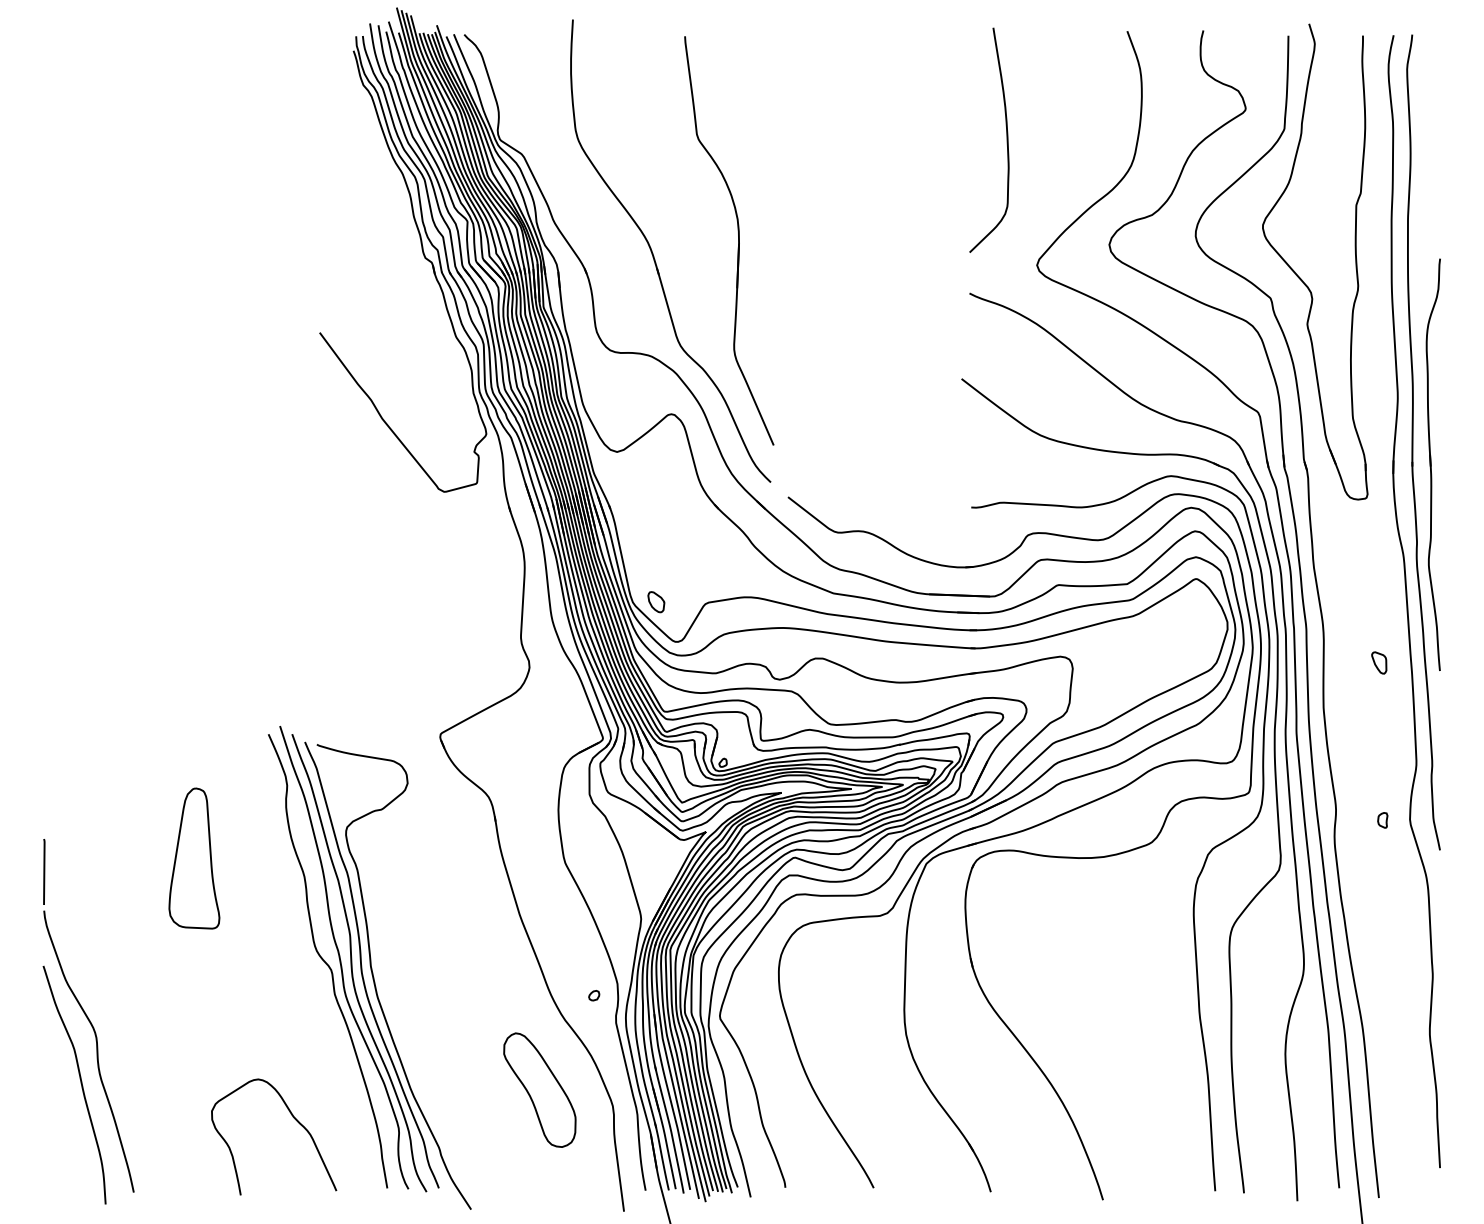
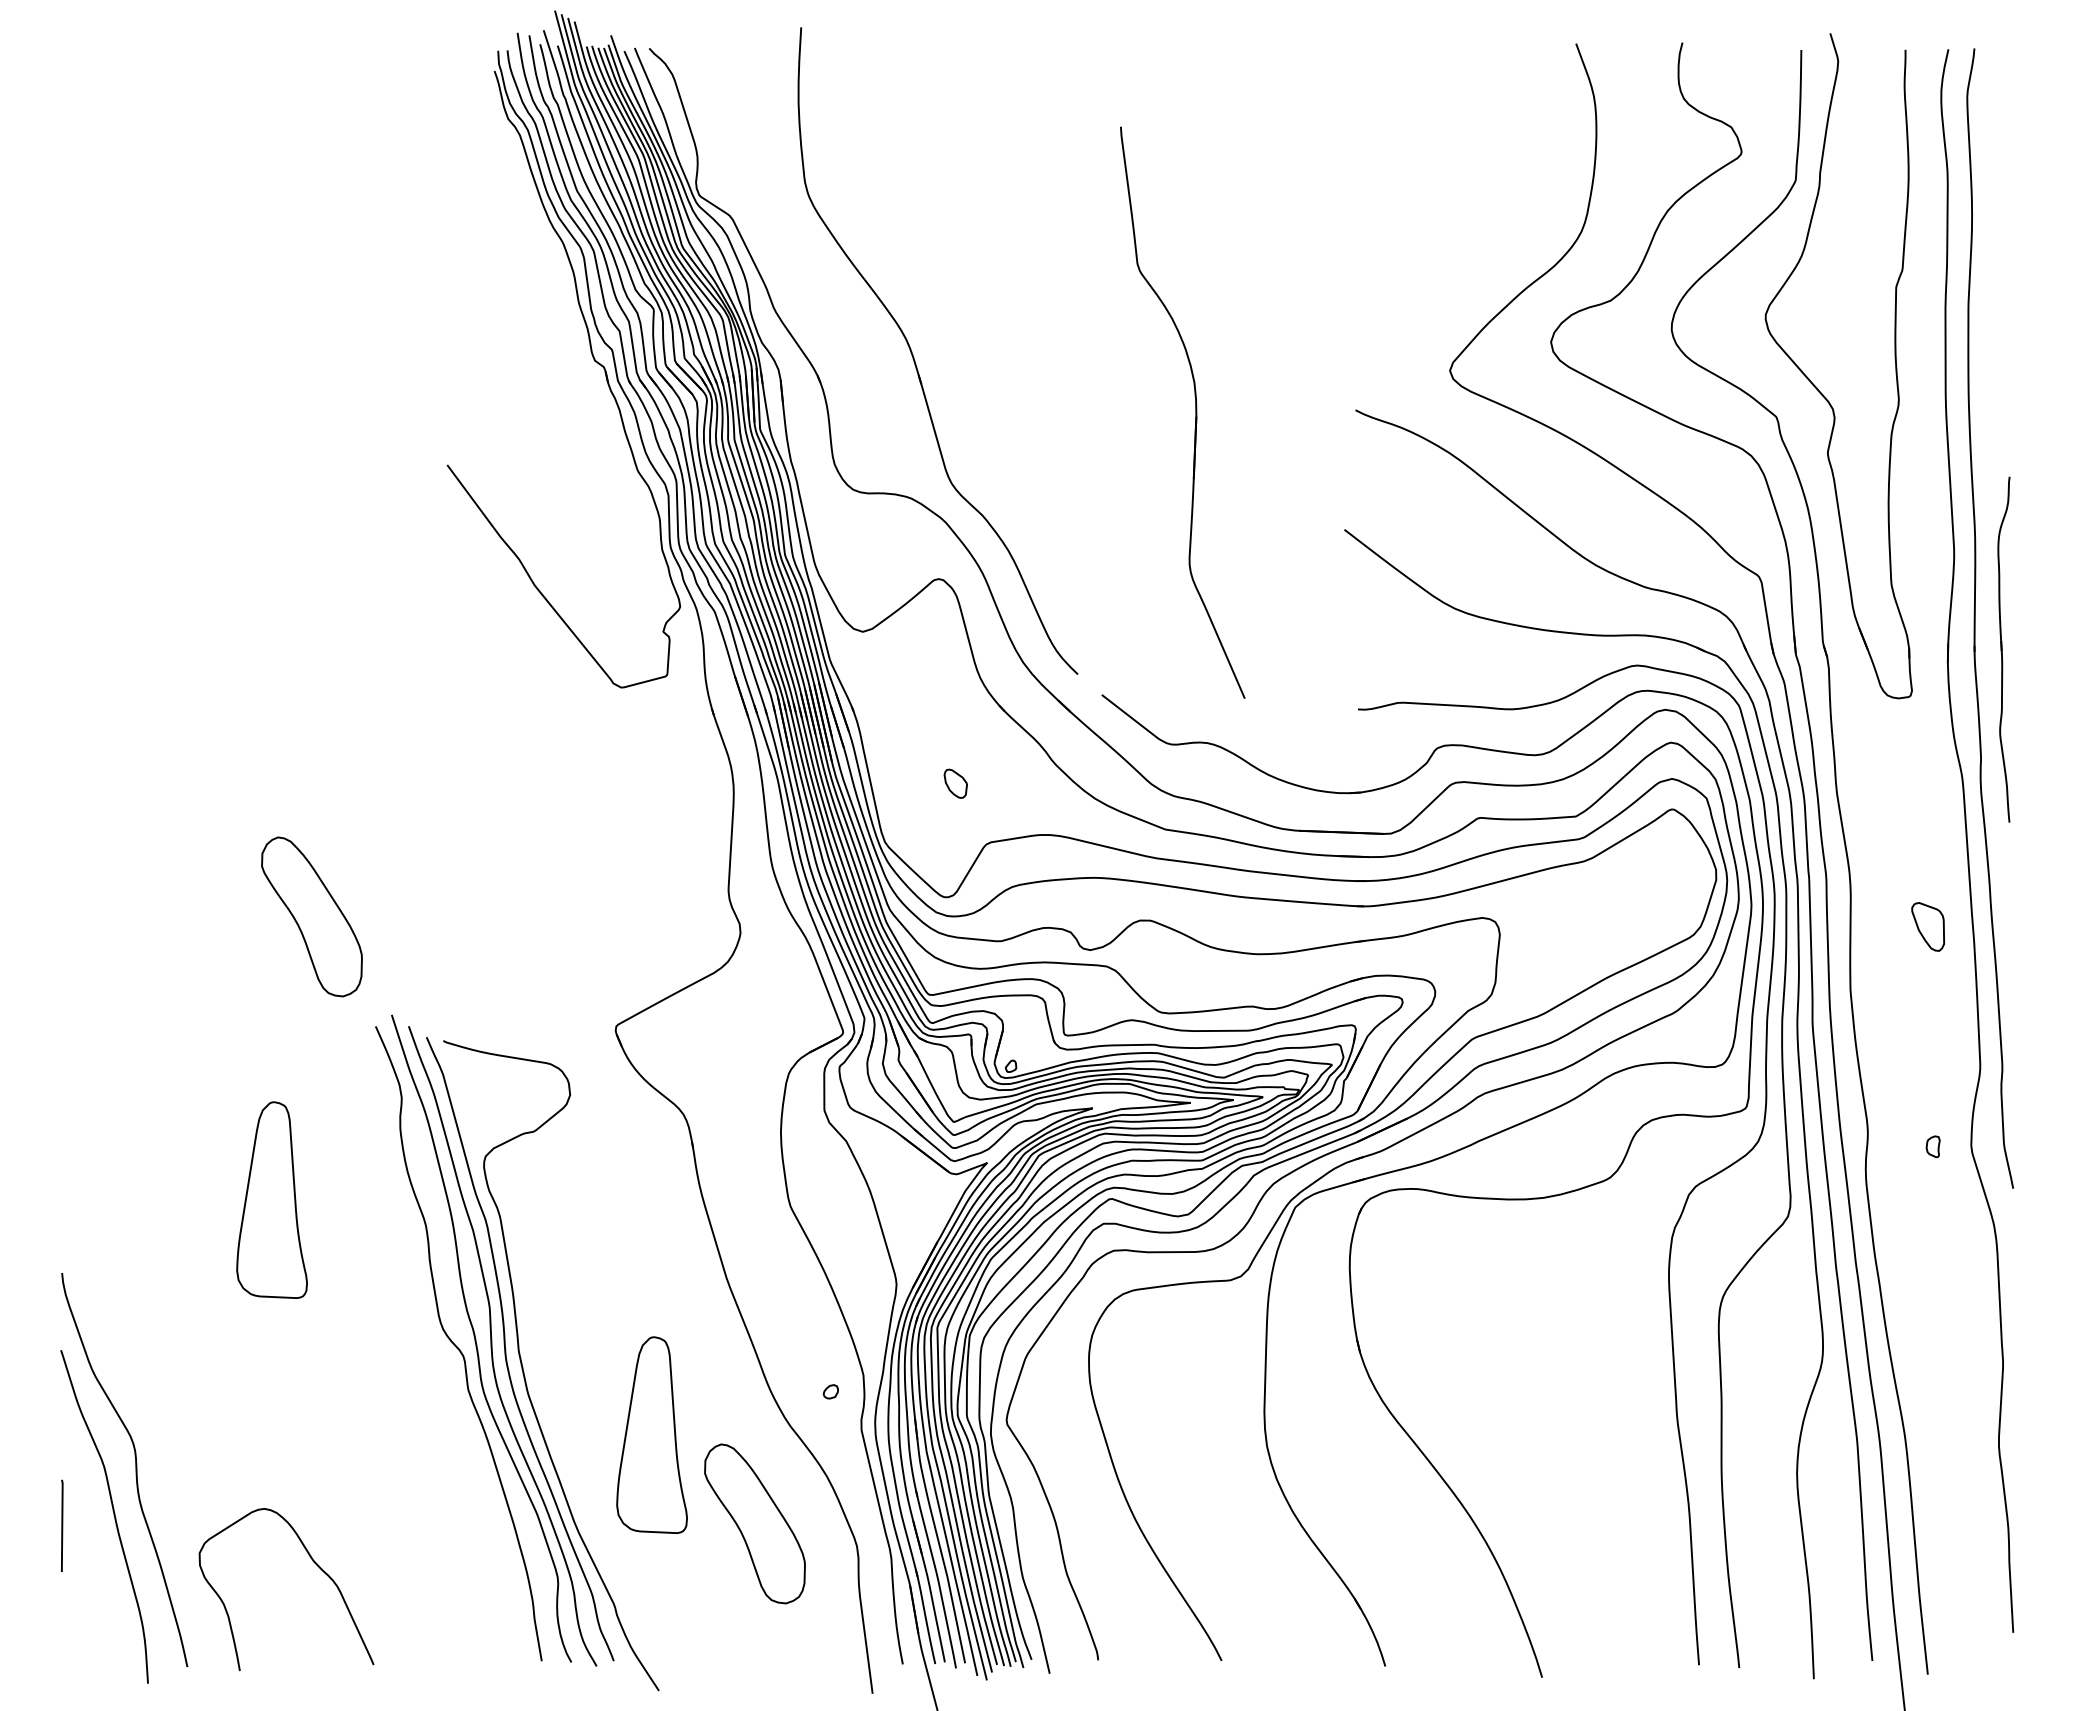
curve: (1006, 139) -> (1407, 195), removed
part: (738, 240) -> (1195, 412), moved
part: (1433, 464) -> (2003, 649), size x0.6
part: (656, 601) -> (955, 783), moved
part: (222, 655) -> (311, 916), added
part: (1379, 662) -> (1928, 926), size x1.6
line: (44, 871) -> (62, 1525), moved
part: (465, 1026) -> (651, 1434), added
curve: (293, 1117) -> (313, 1562), moved

